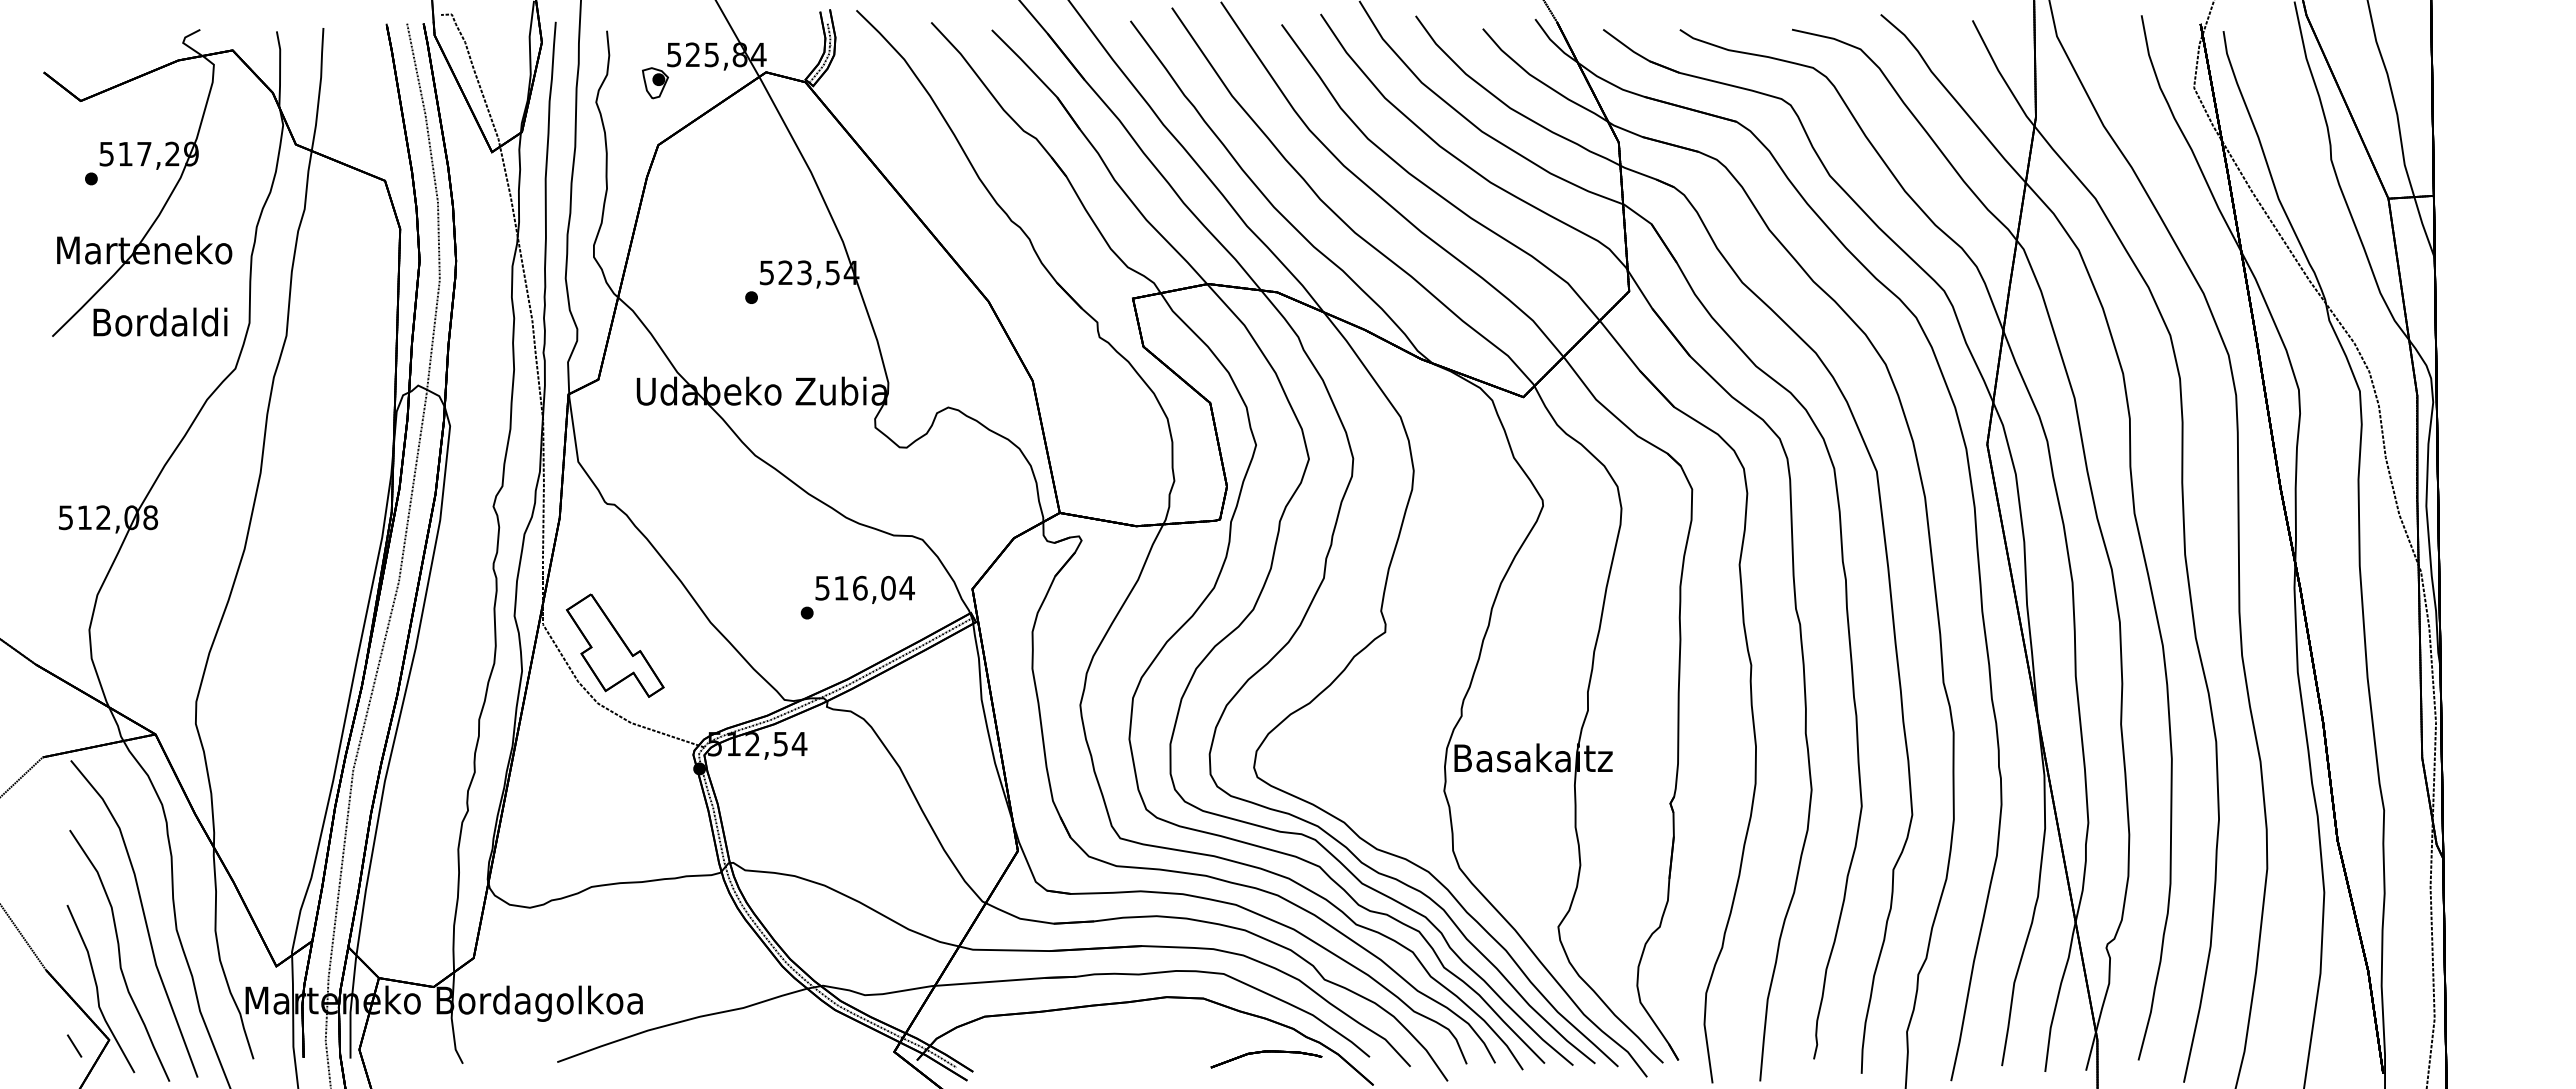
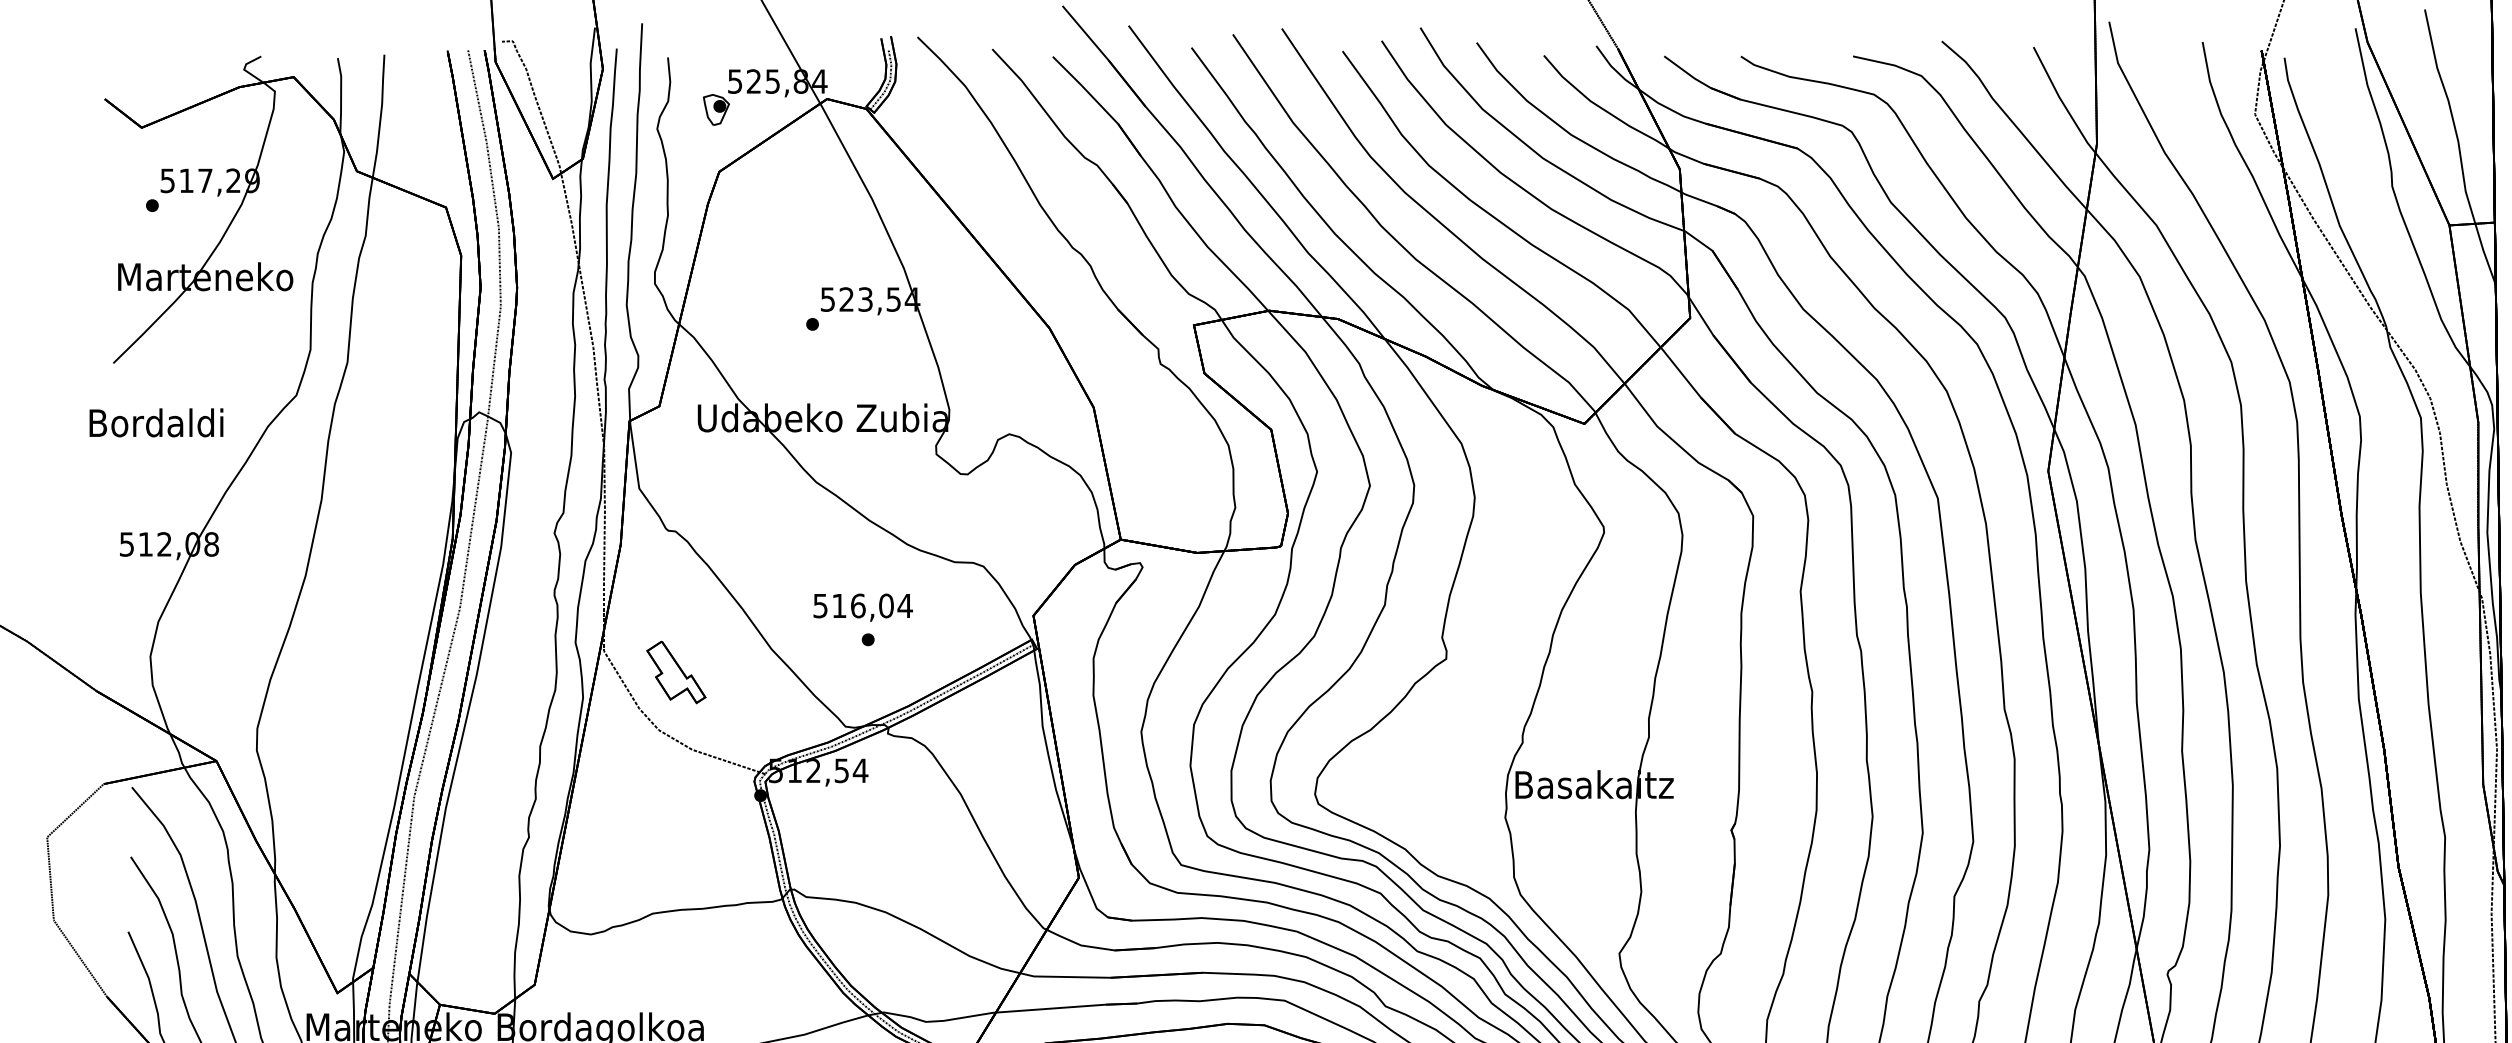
text: (160, 321) -> (156, 422), moved
text: (864, 589) -> (862, 607), moved
part: (615, 645) -> (676, 672), size x0.6

